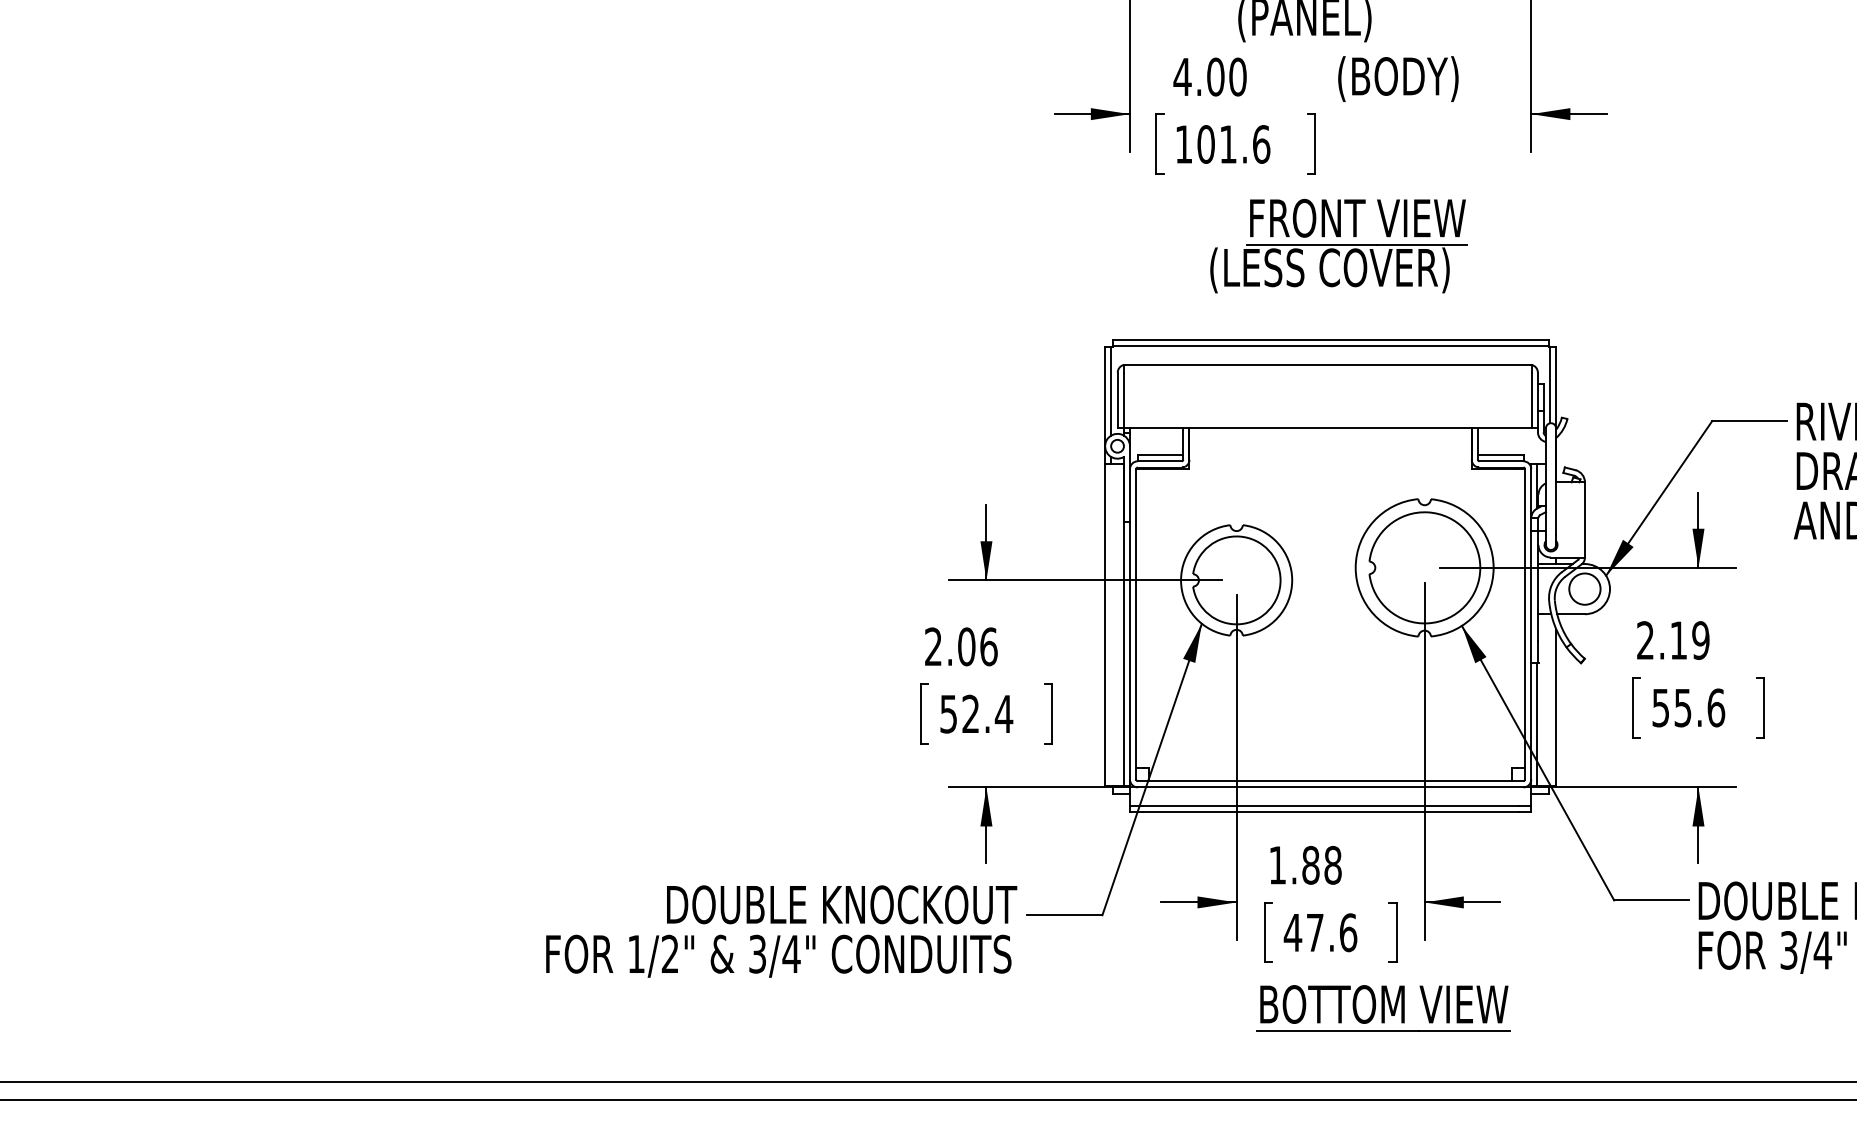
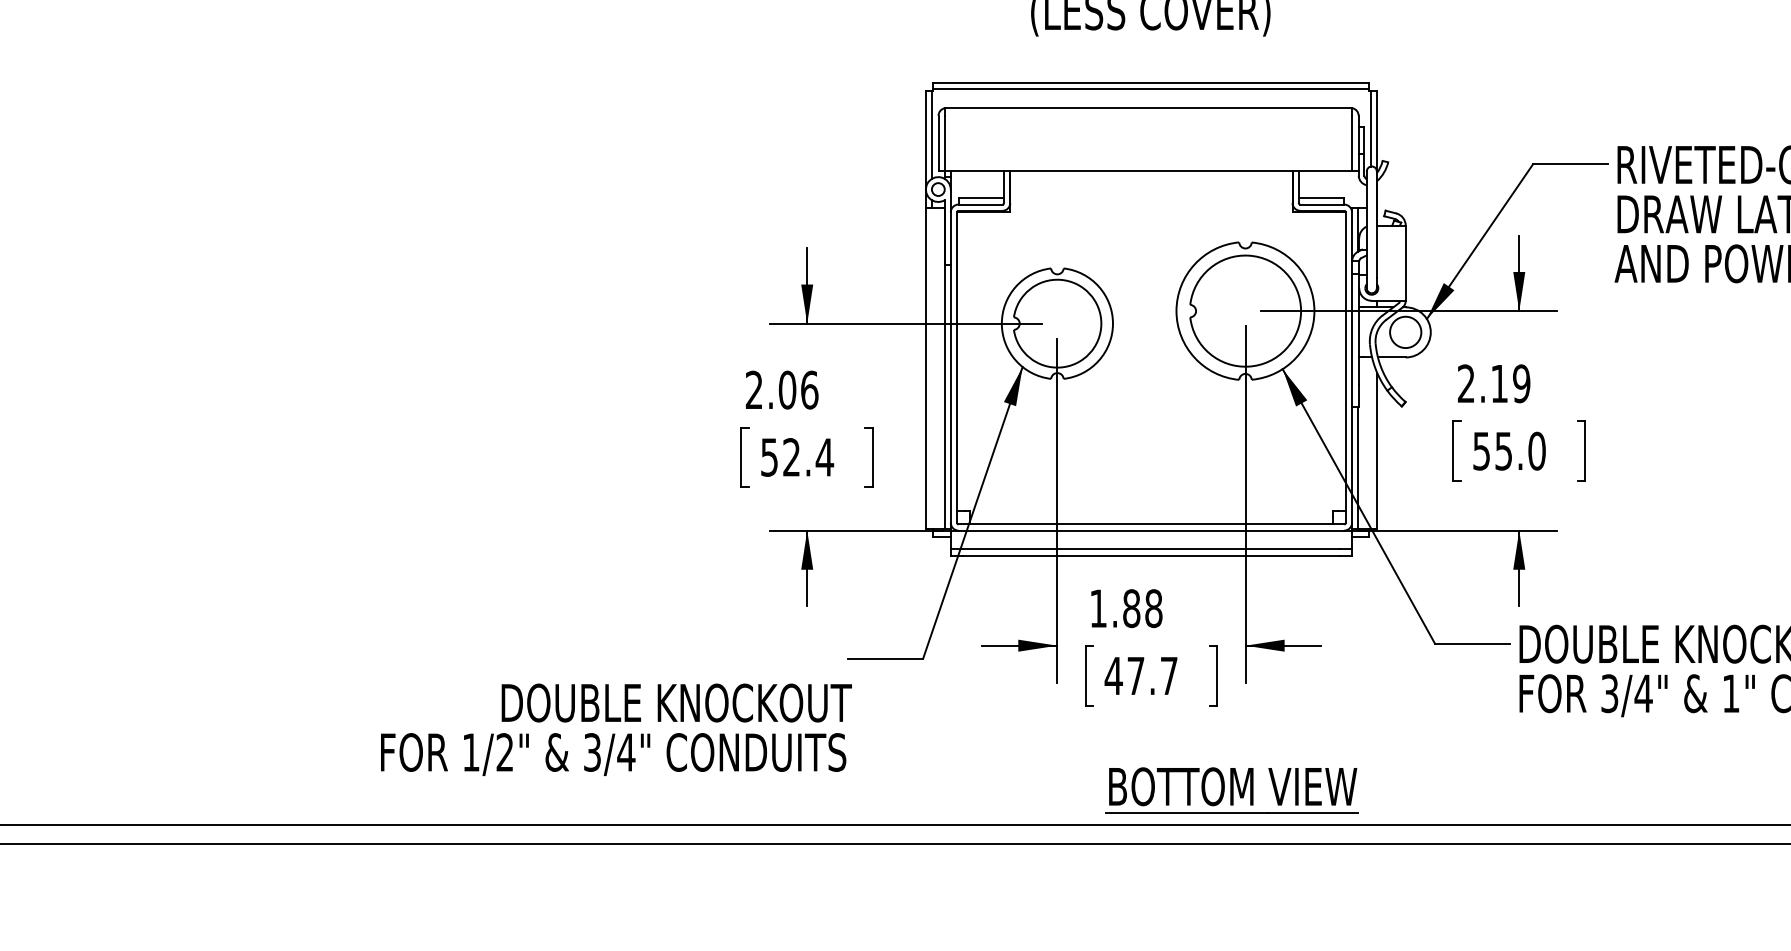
text: (1716, 707) -> (1537, 450), 55.6 -> 55.0
text: (781, 931) -> (616, 729), moved
text: (1348, 932) -> (1169, 675), 47.6 -> 47.7
part: (1383, 1008) -> (1232, 790), moved

